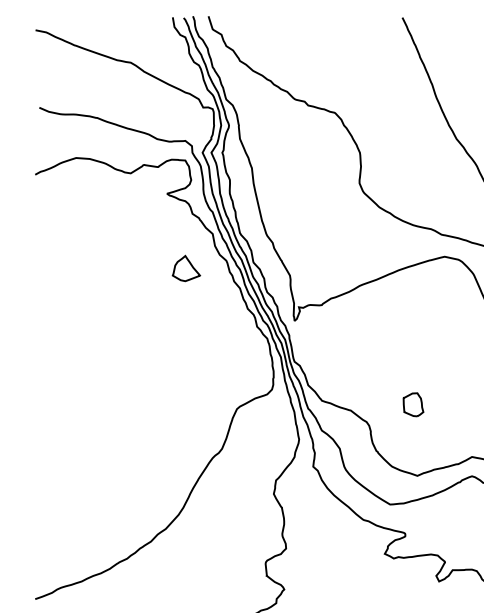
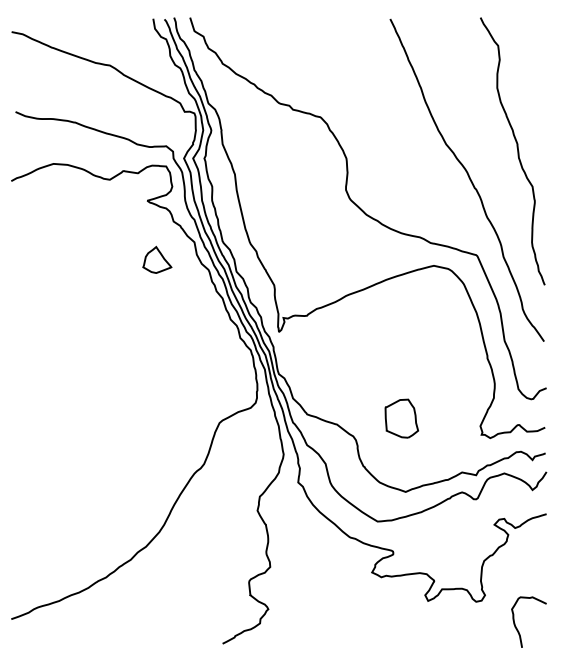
part: (186, 268) -> (157, 259), moved
part: (413, 404) -> (401, 418), size x1.6

